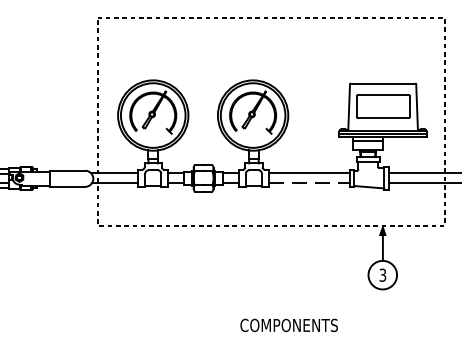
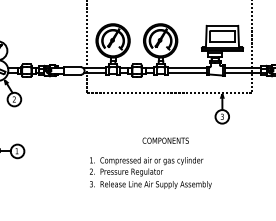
line: (309, 184) -> (187, 73), dashed -> solid
text: (288, 324) -> (165, 140), moved

